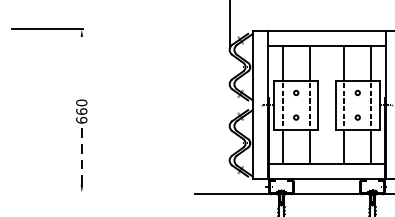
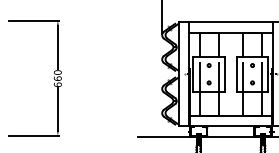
line: (81, 65) -> (57, 46), added
line: (81, 153) -> (57, 108), dashed -> solid
line: (47, 192) -> (33, 135), added

